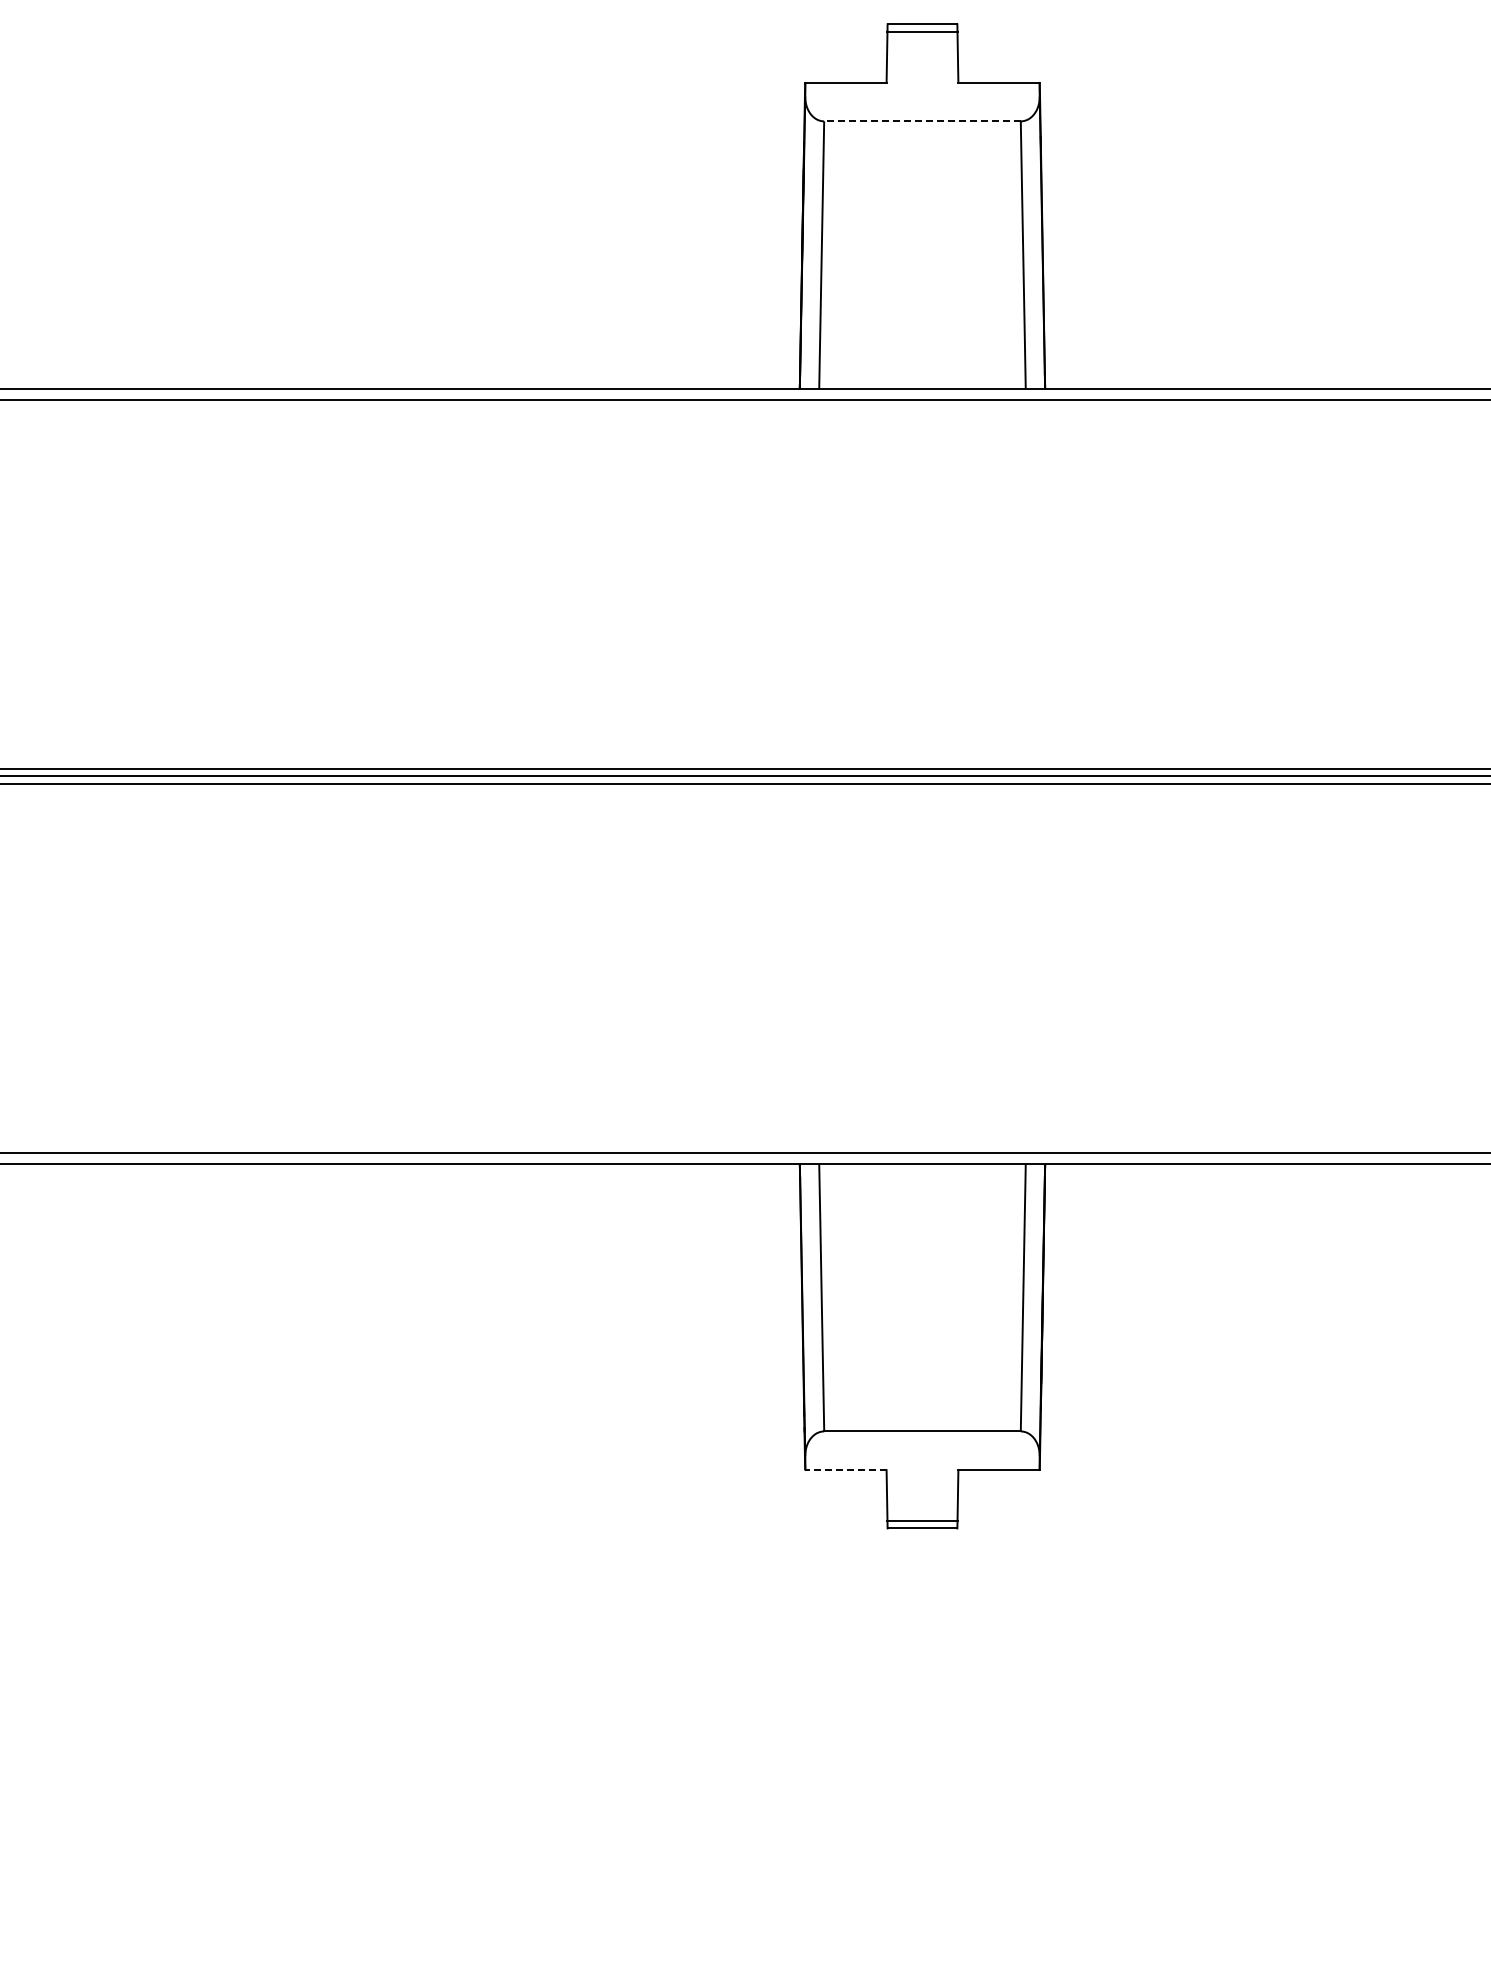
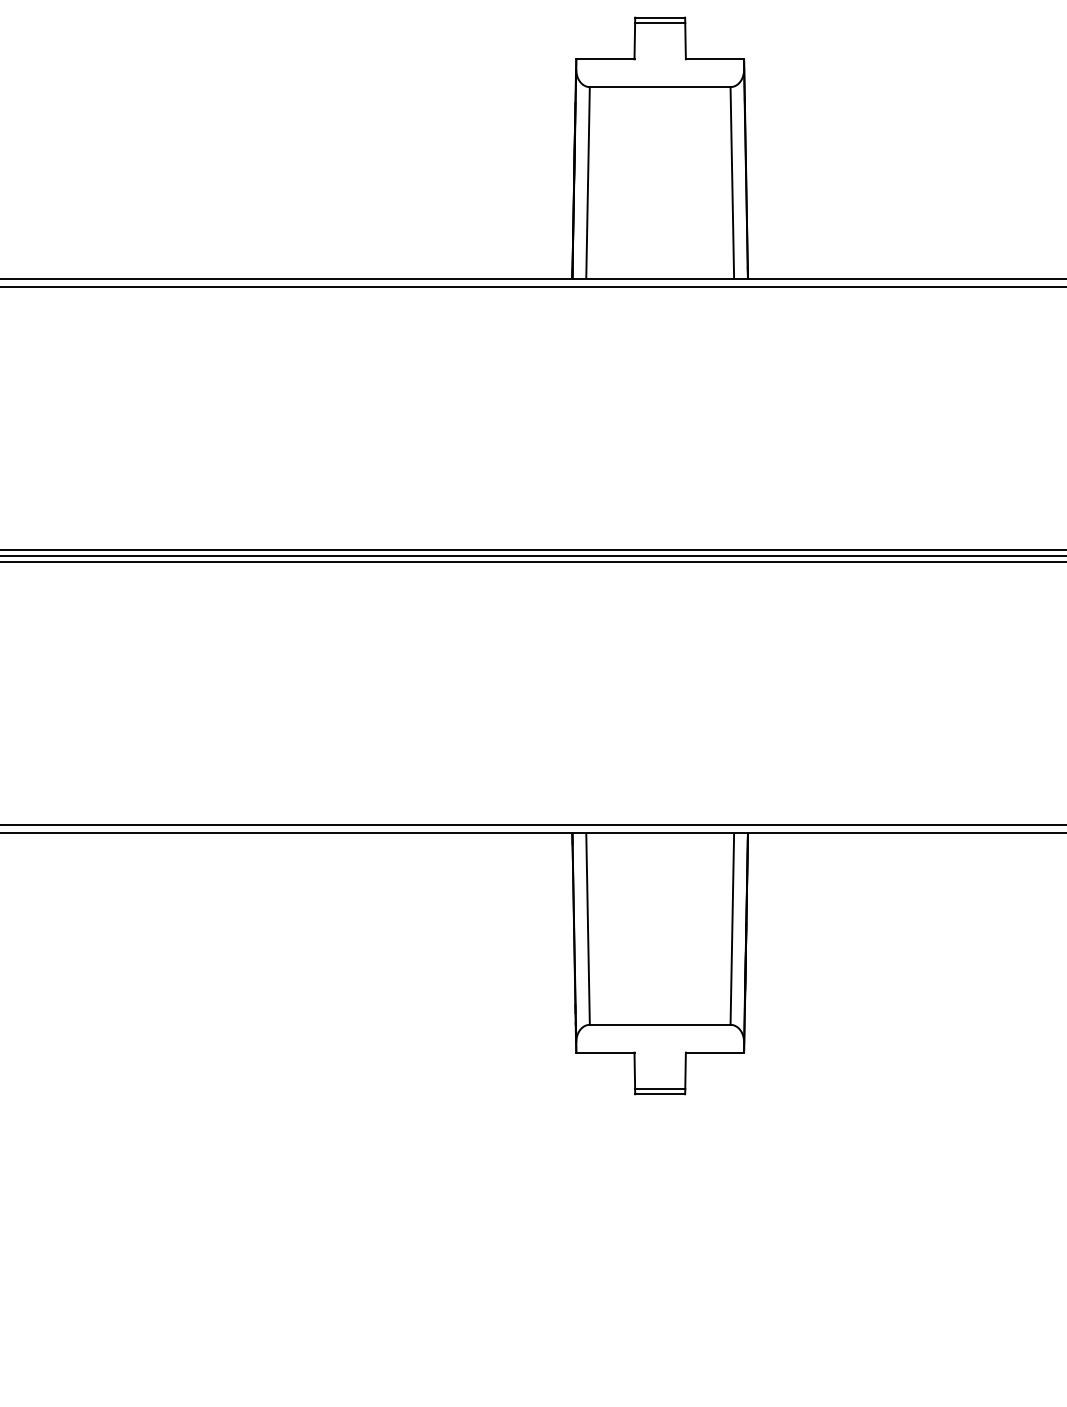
line: (921, 121) -> (659, 87), dashed -> solid
line: (846, 1470) -> (605, 1052), dashed -> solid

